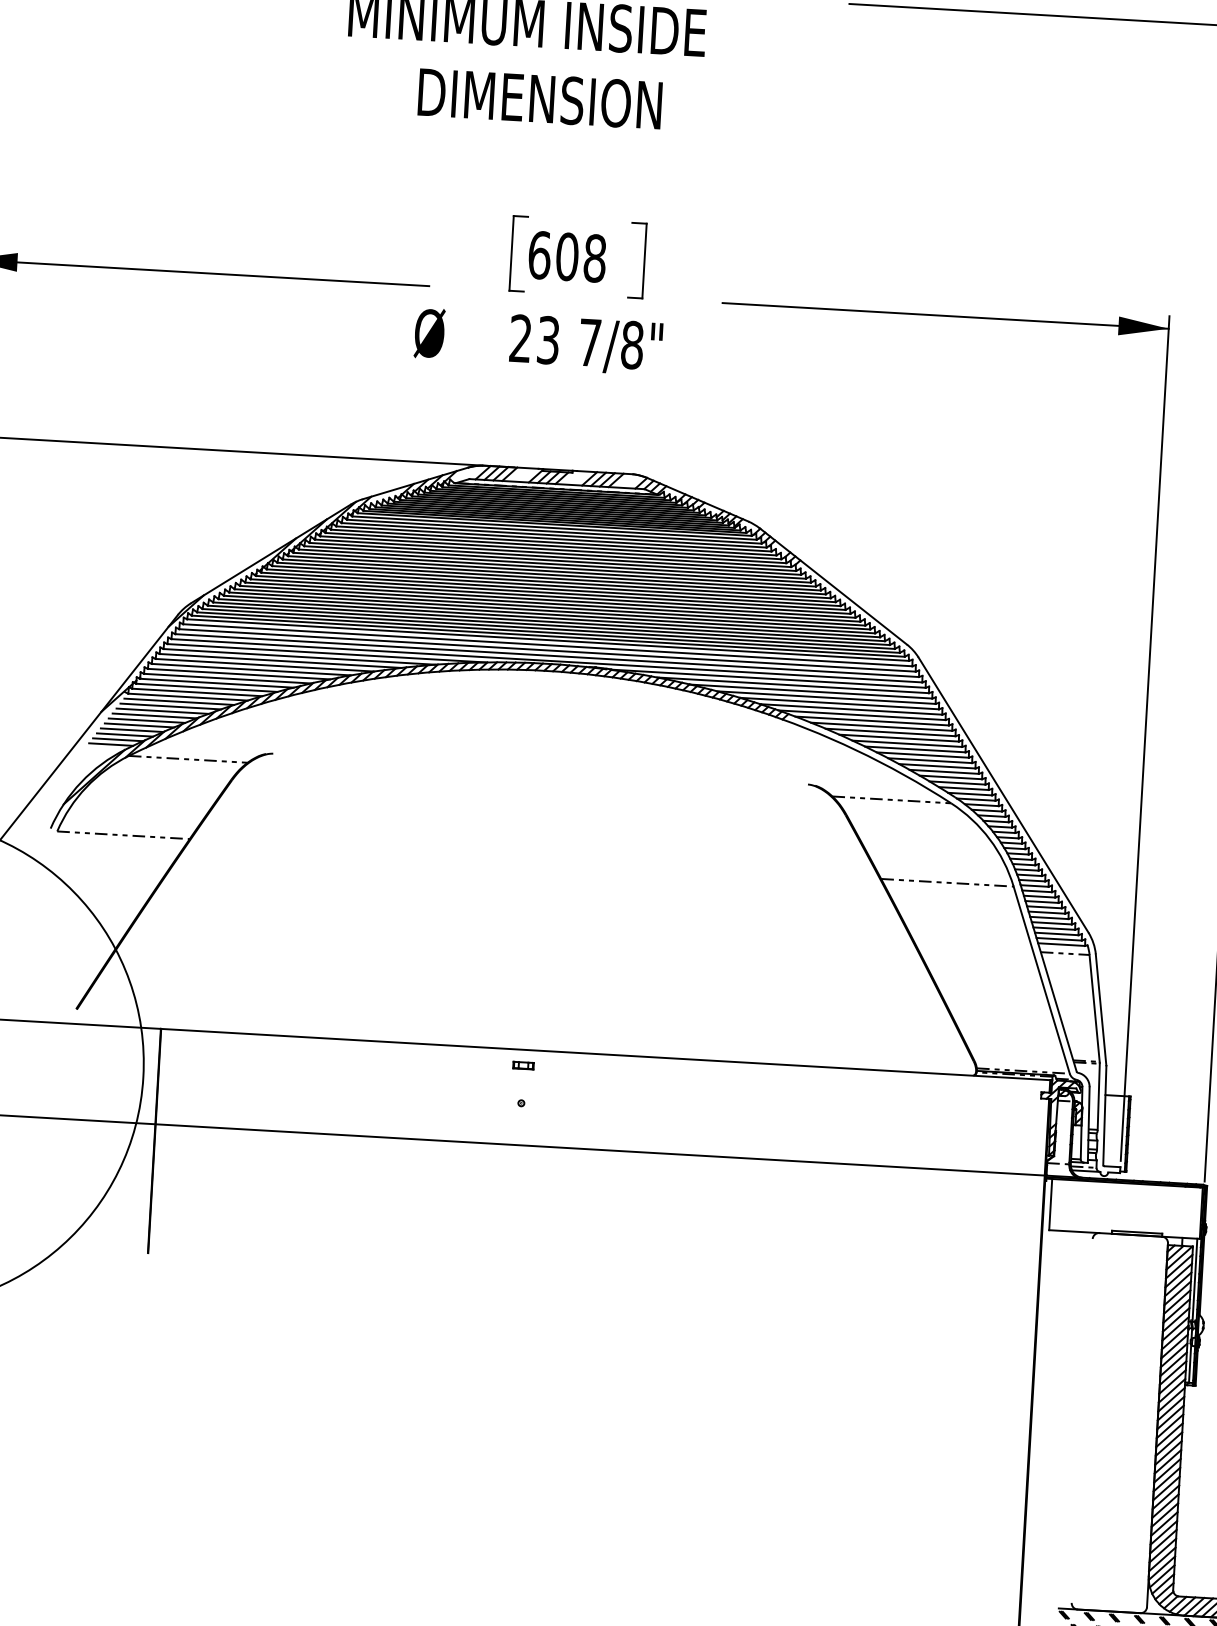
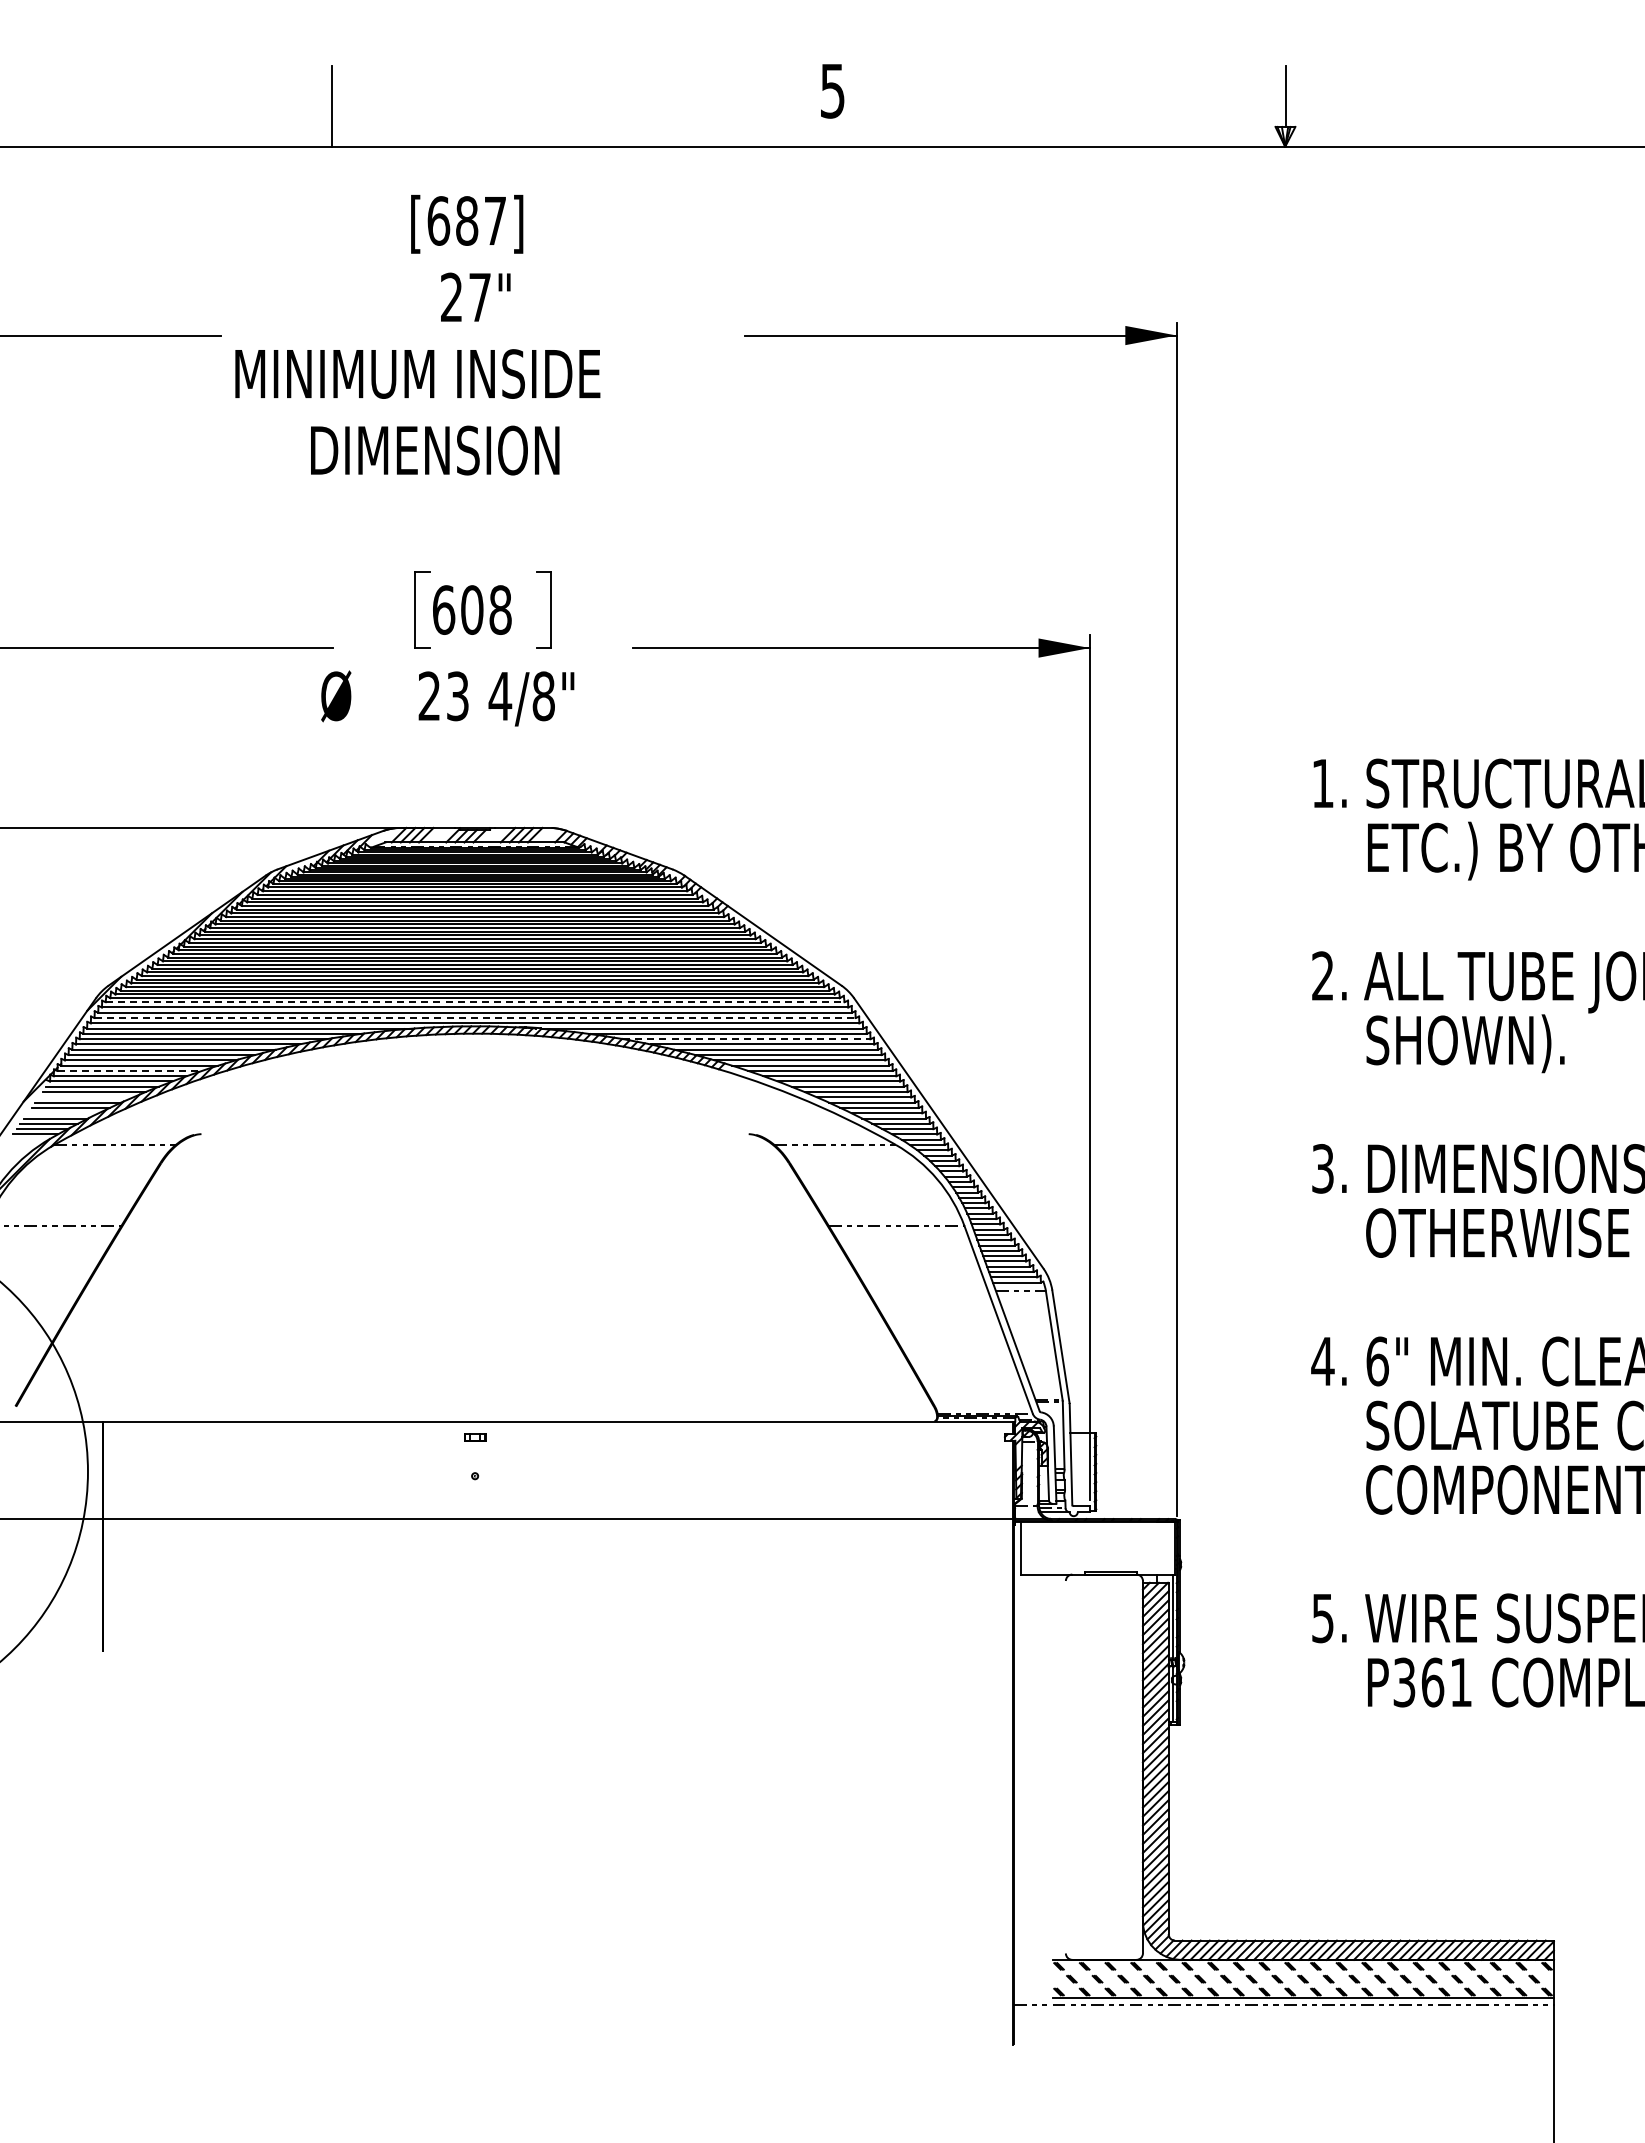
text: (590, 342) -> (500, 696), 7/8" -> 4/8"
line: (548, 640) -> (475, 1002), solid -> dashed
line: (547, 655) -> (475, 1017), solid -> dashed
line: (207, 687) -> (130, 1070), solid -> dashed
line: (811, 691) -> (746, 1039), solid -> dashed
line: (162, 711) -> (85, 1097), removed
line: (138, 725) -> (62, 1113), removed

